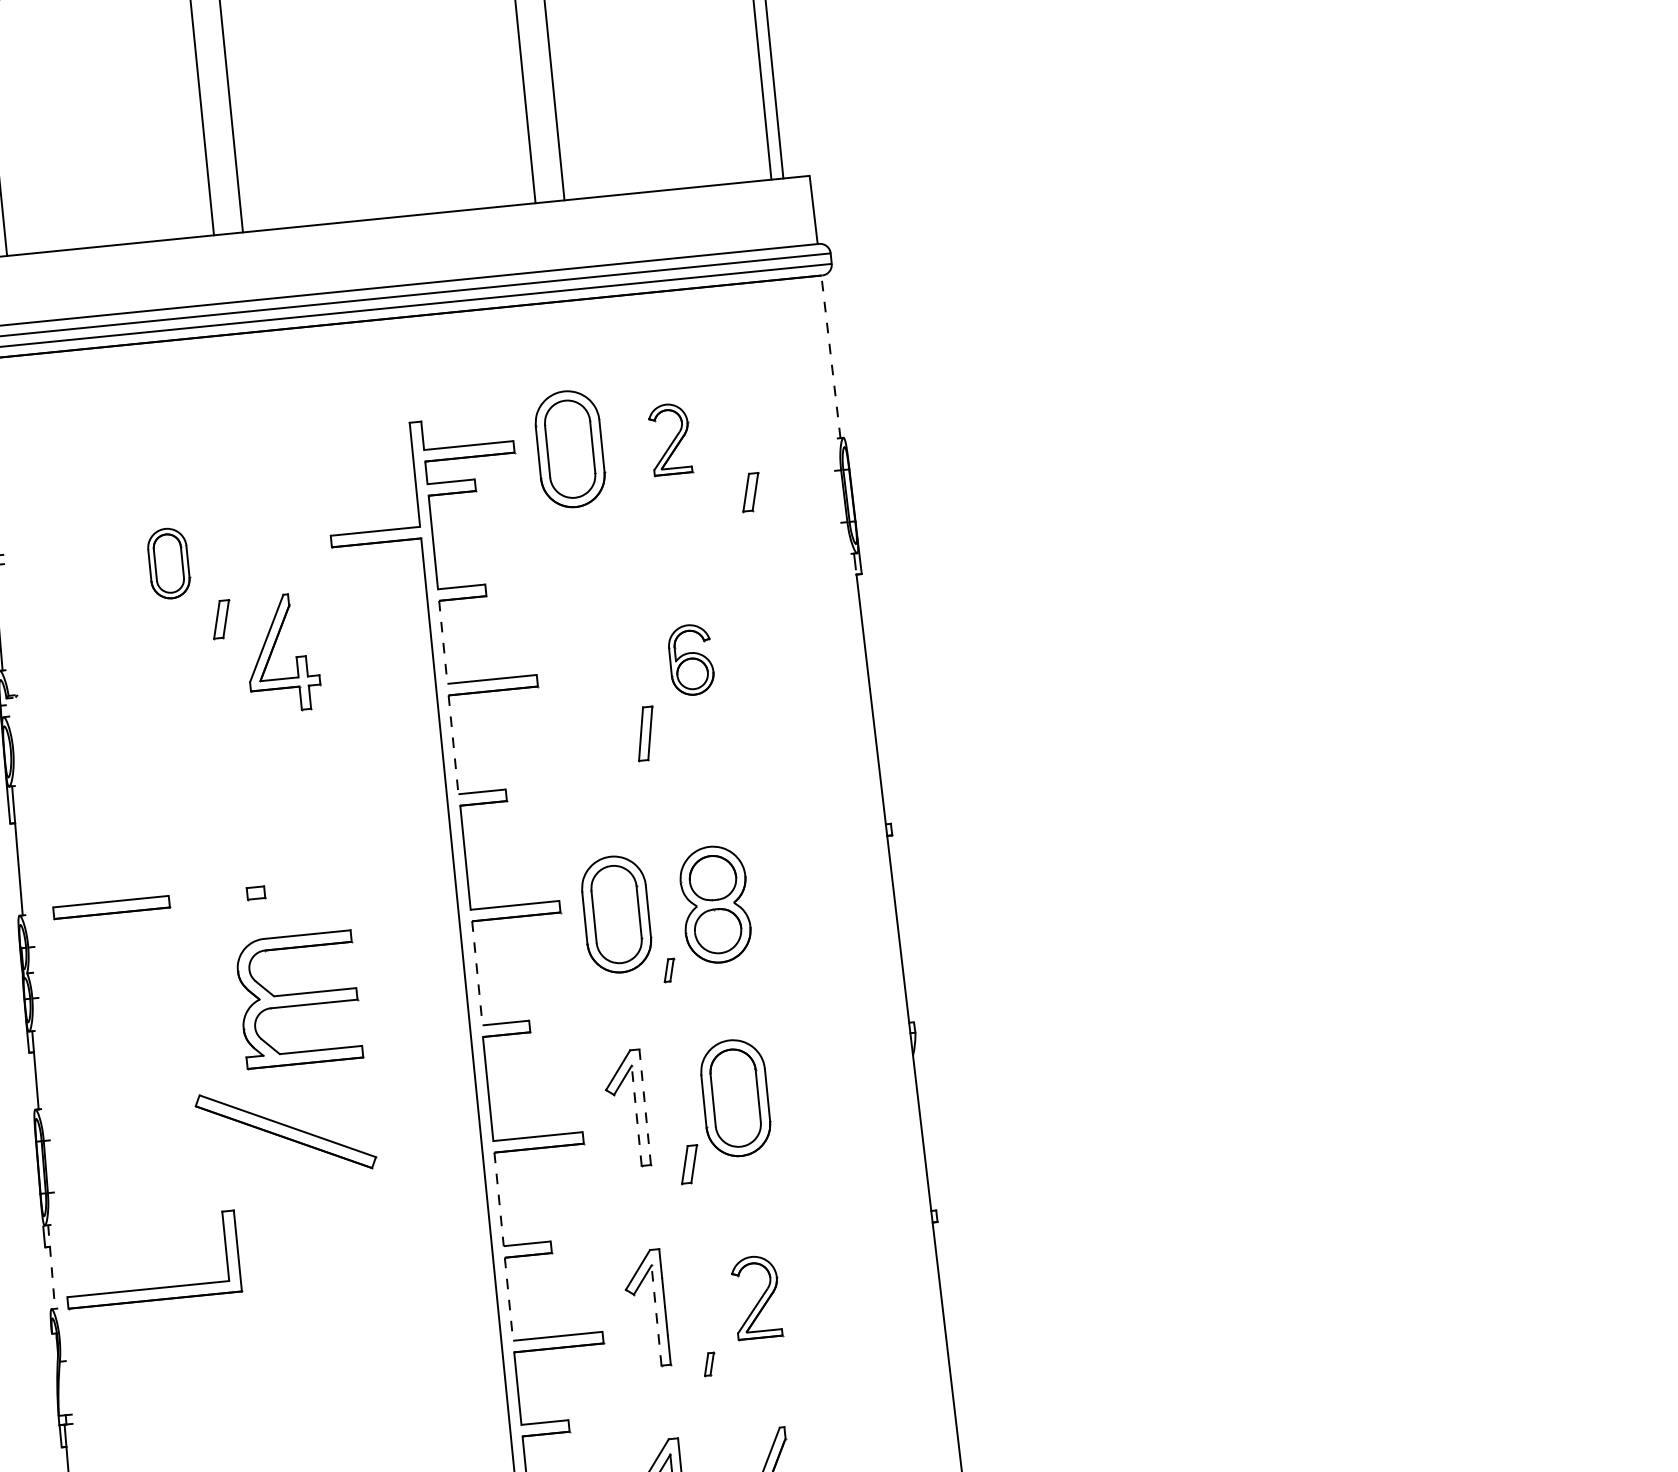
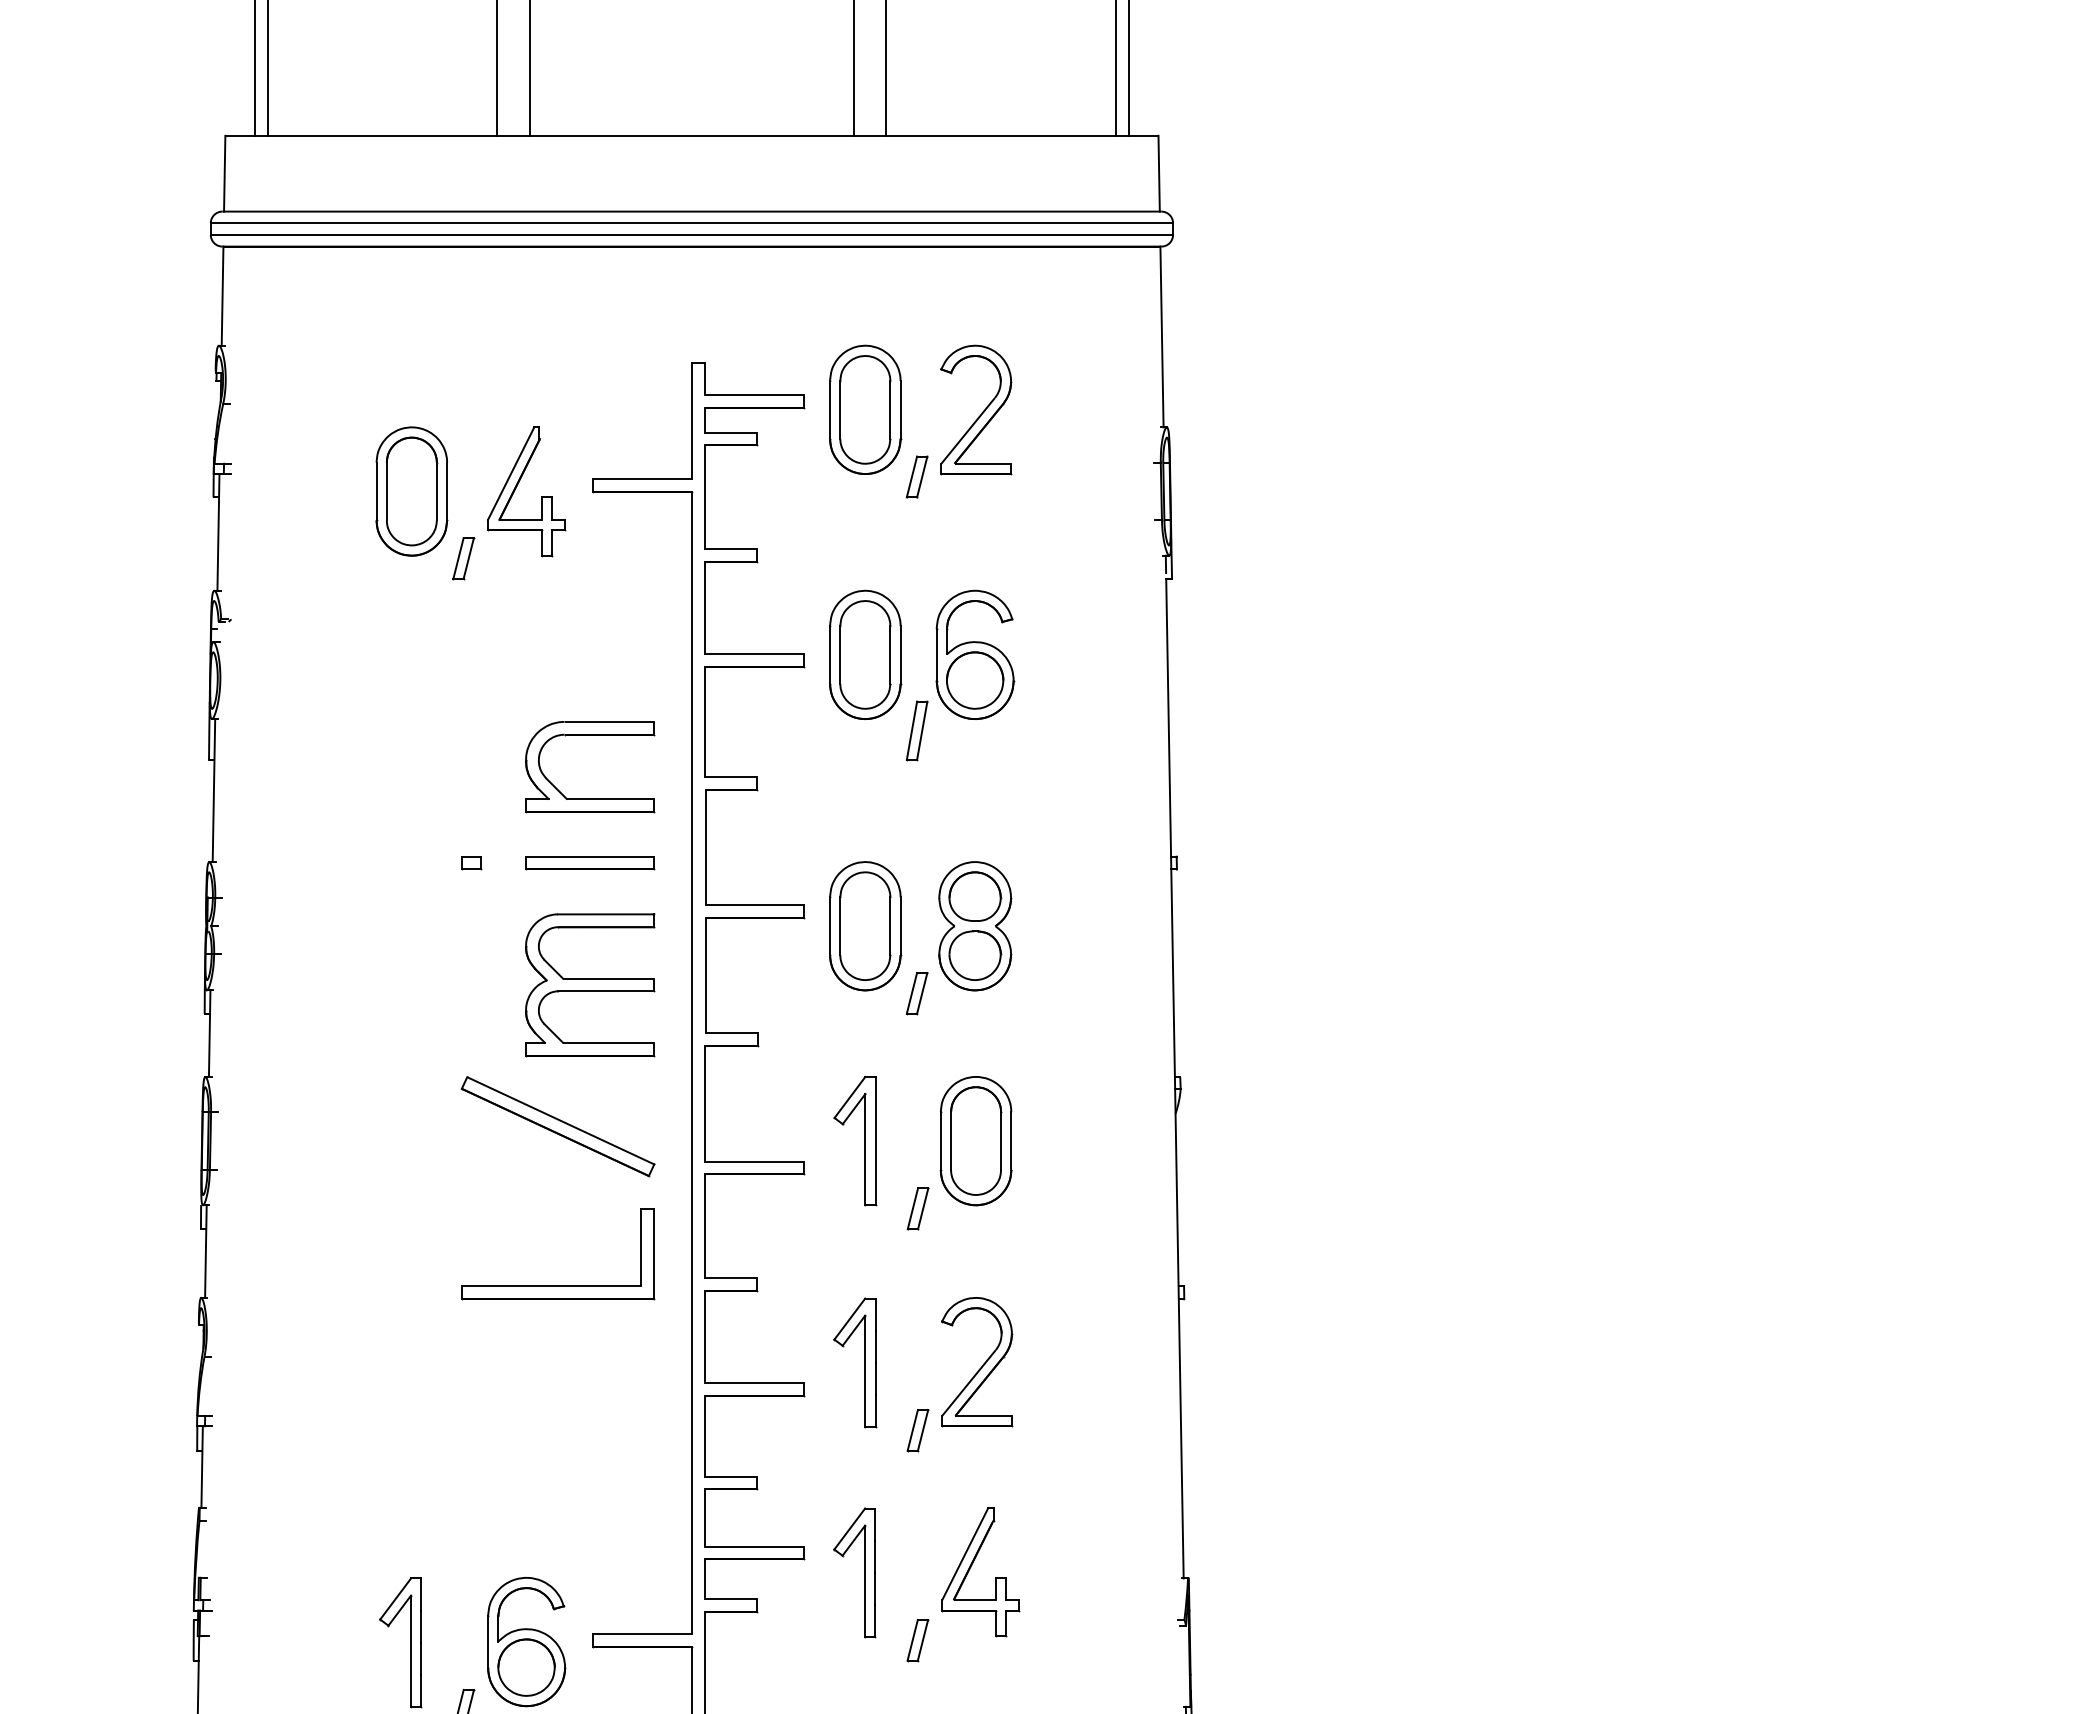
line: (830, 356) -> (1161, 336), dashed -> solid
part: (670, 438) -> (976, 409), size x1.67
part: (750, 491) -> (916, 476), moved
part: (168, 563) -> (411, 491), size x1.67
line: (443, 642) -> (704, 608), dashed -> solid
part: (273, 649) -> (517, 486), moved
part: (691, 659) -> (975, 654), size x1.67
part: (592, 669) -> (865, 654), added
line: (453, 744) -> (704, 721), dashed -> solid
part: (357, 824) -> (590, 798), added
part: (111, 907) -> (590, 863), moved
part: (668, 970) -> (916, 993), size x1.67
line: (477, 973) -> (705, 975), dashed -> solid
part: (299, 1000) -> (590, 985), moved
line: (645, 1106) -> (875, 1140), dashed -> solid
line: (636, 1115) -> (865, 1149), dashed -> solid
part: (285, 1131) -> (557, 1126), moved
line: (498, 1199) -> (704, 1226), dashed -> solid
line: (51, 1267) -> (205, 1252), dashed -> solid
part: (154, 1287) -> (558, 1285), moved
part: (756, 1297) -> (977, 1362), size x1.43
line: (508, 1299) -> (704, 1337), dashed -> solid
line: (656, 1315) -> (865, 1371), dashed -> solid
part: (708, 1364) -> (917, 1430), size x1.67

